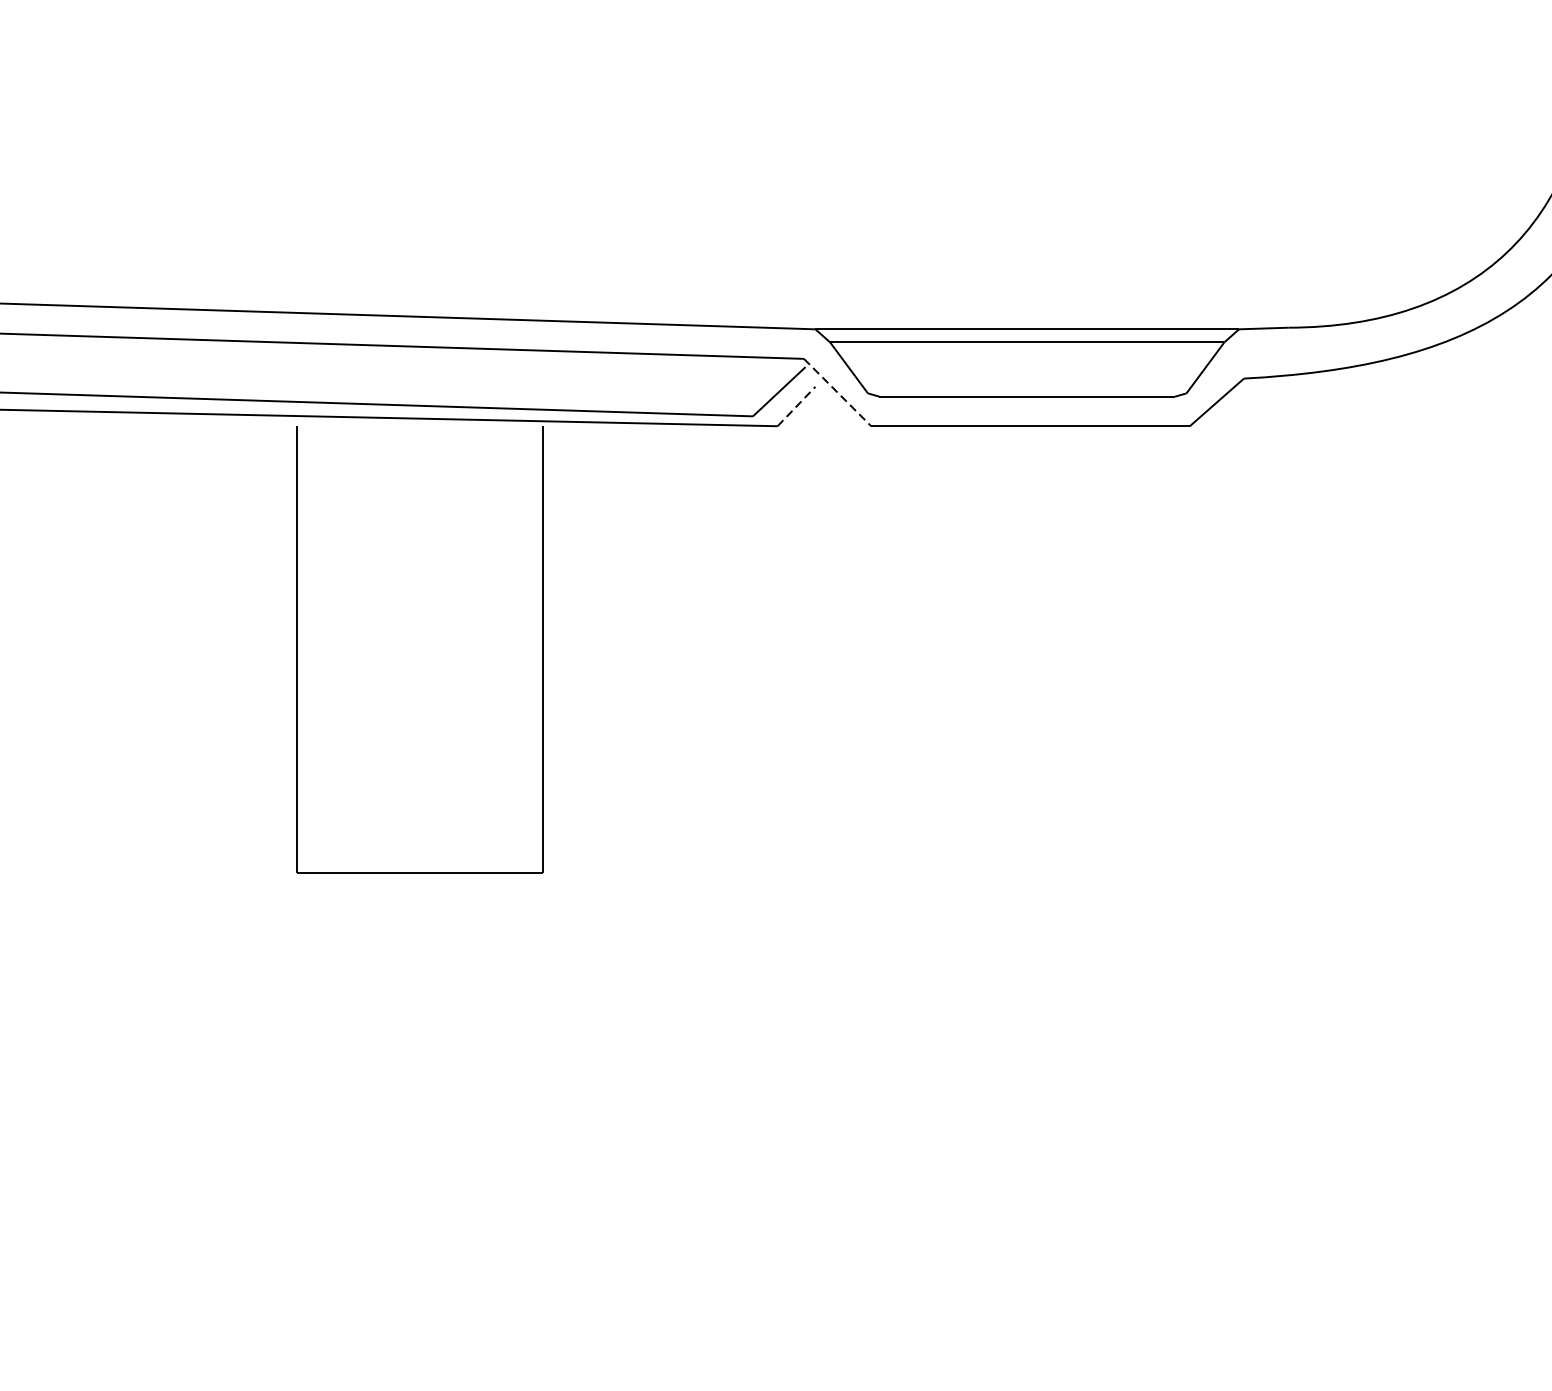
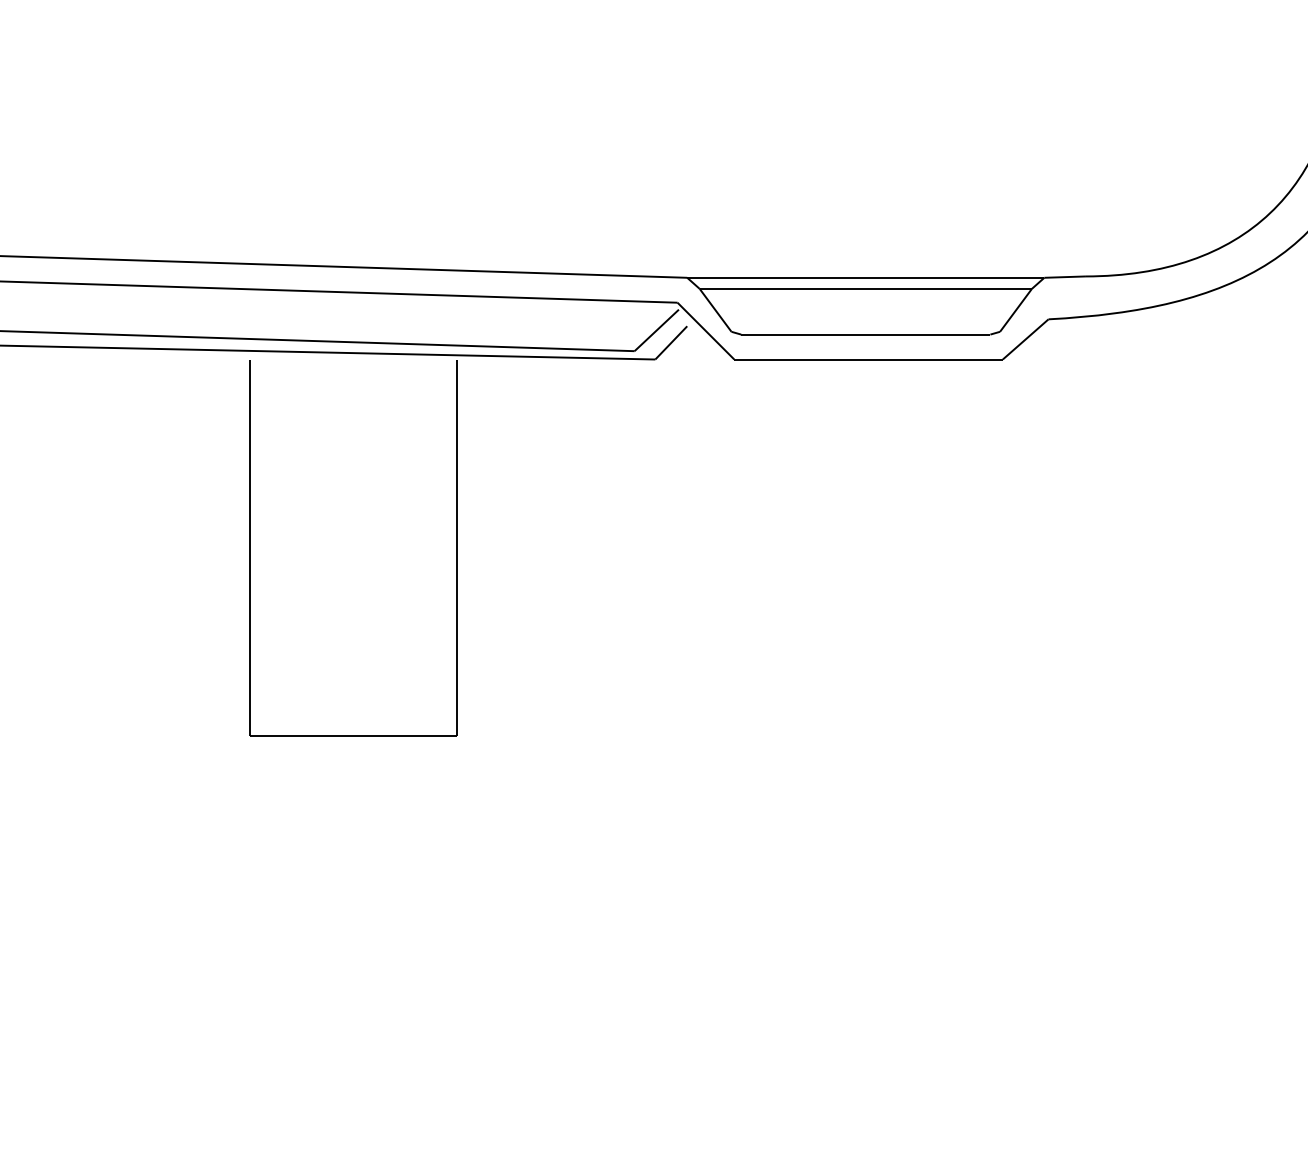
line: (838, 393) -> (706, 331), dashed -> solid
line: (796, 406) -> (671, 342), dashed -> solid

